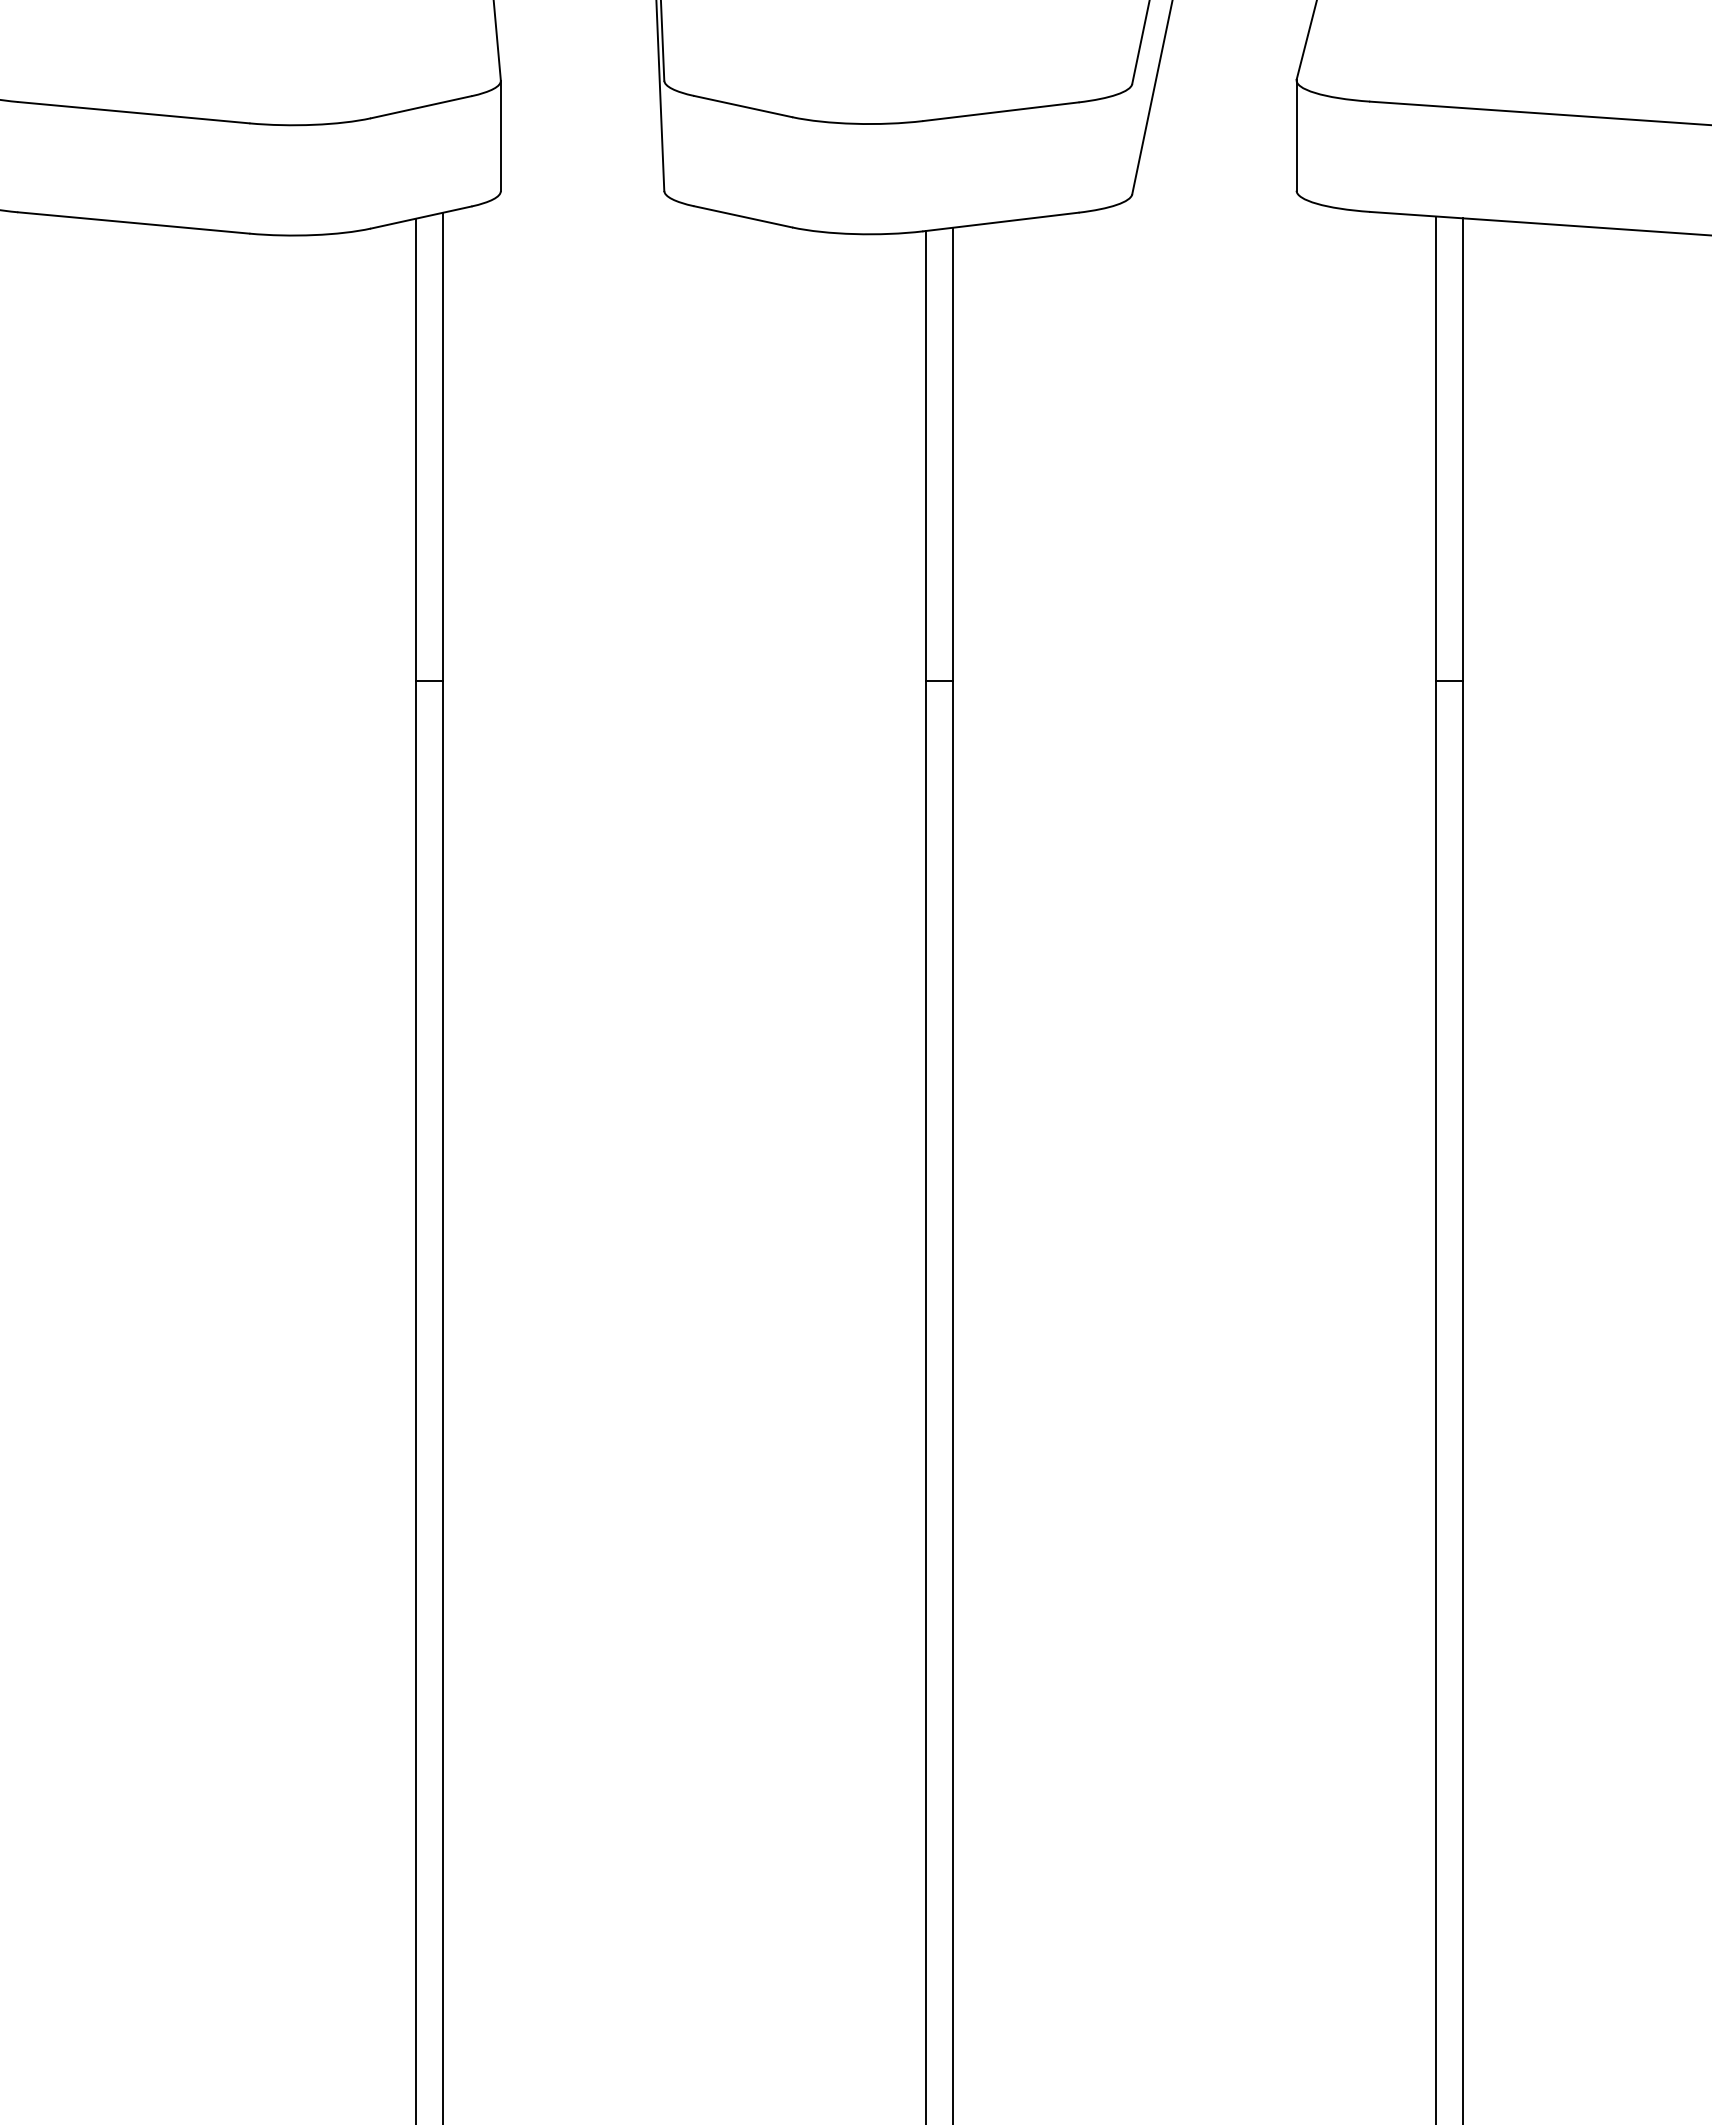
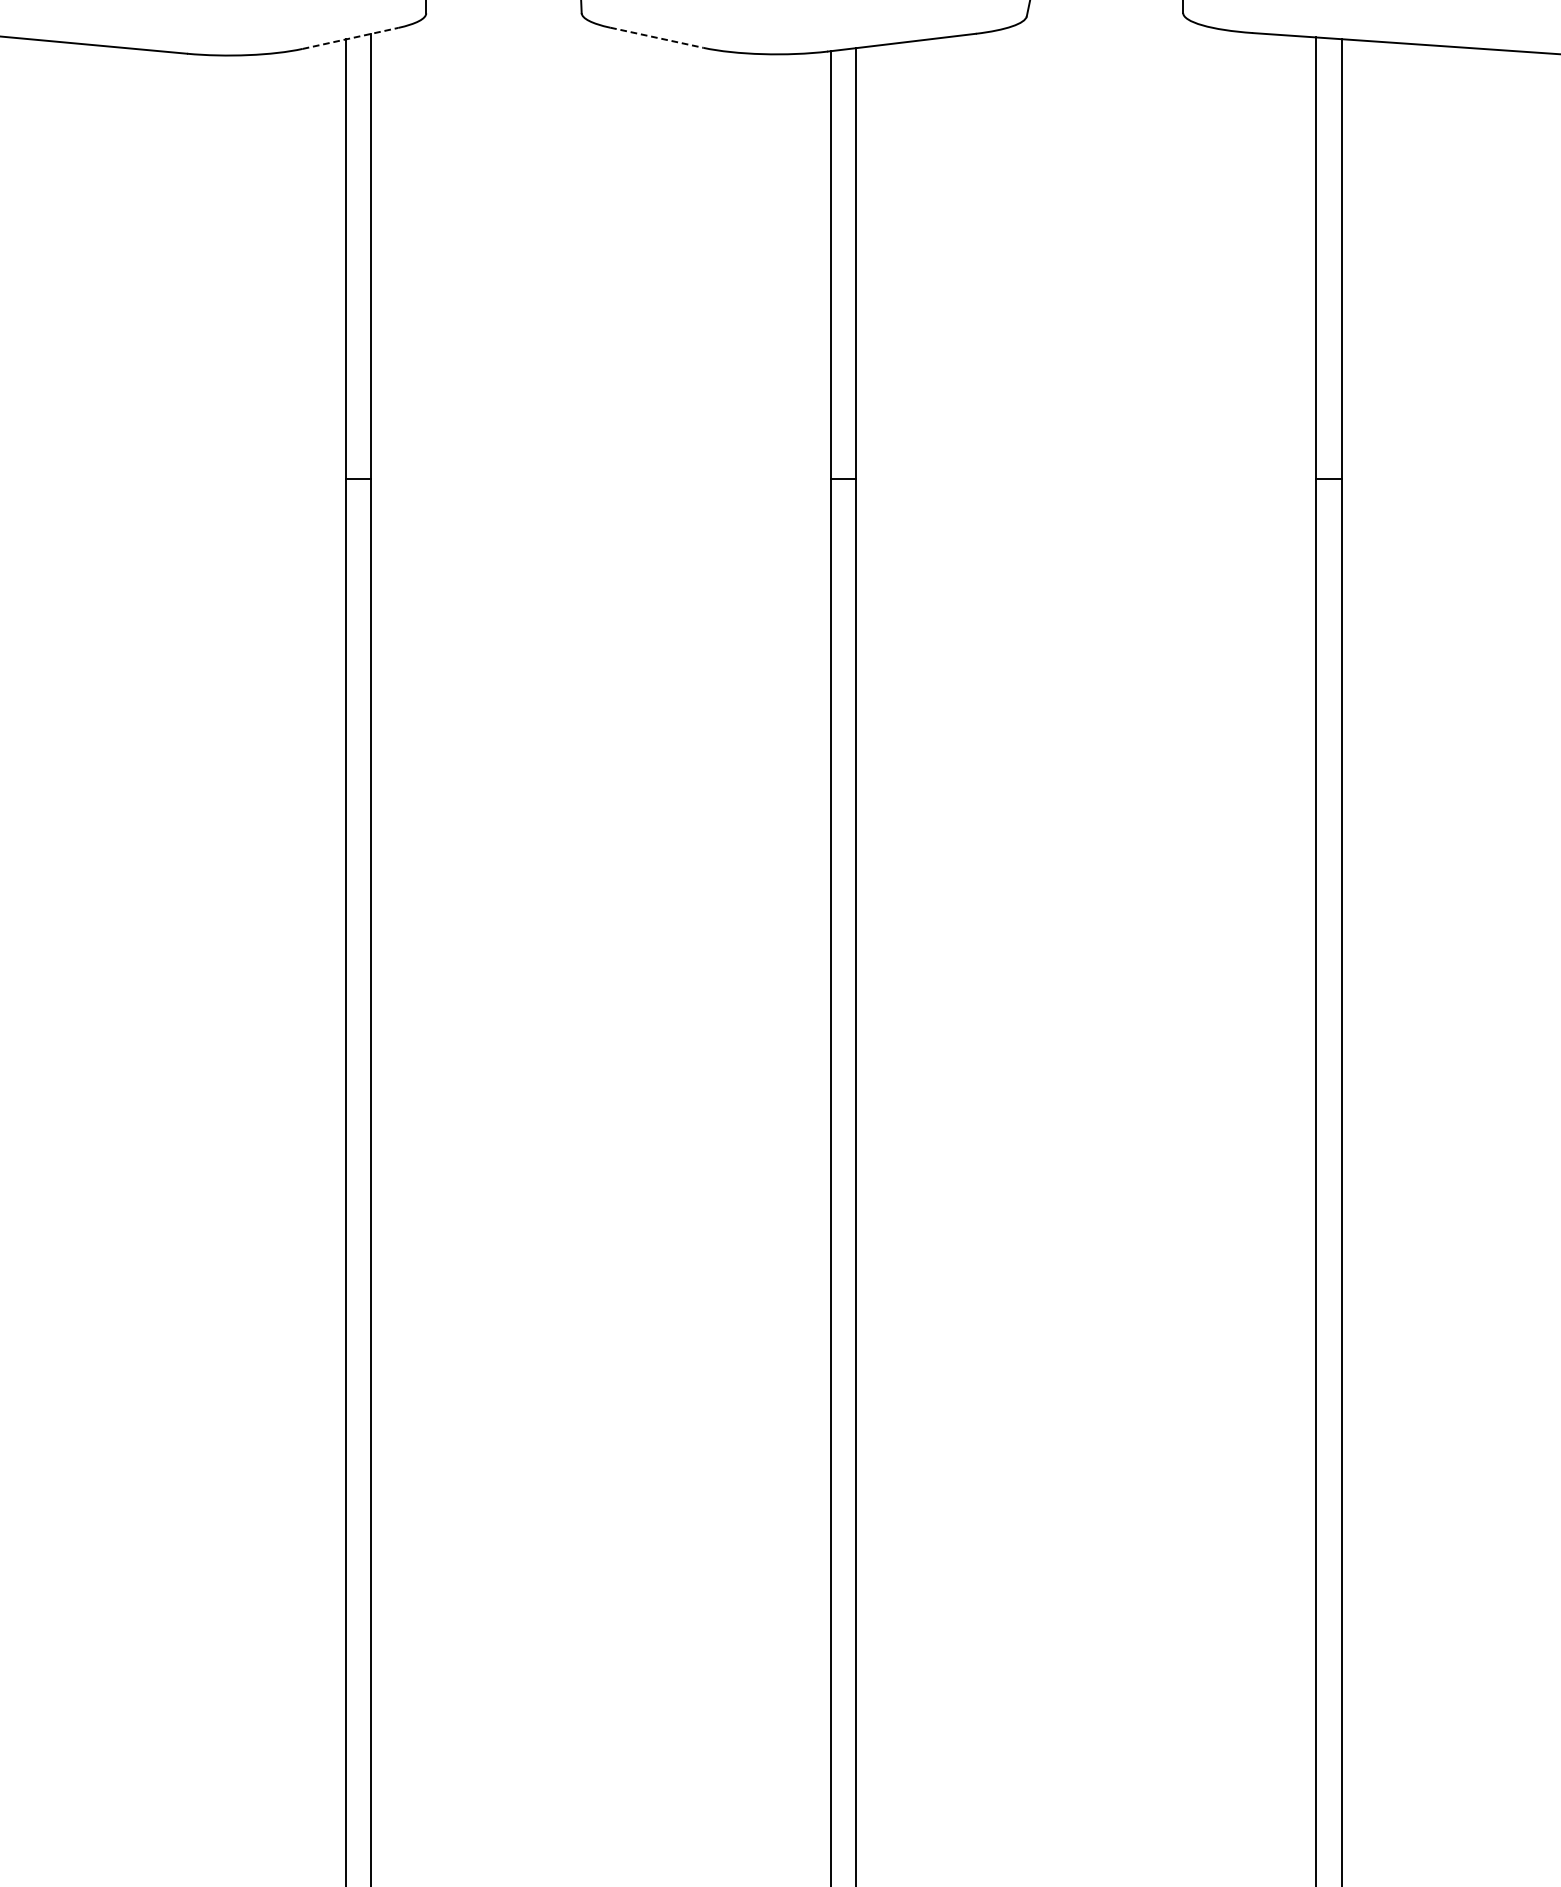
line: (743, 216) -> (657, 37), solid -> dashed
line: (421, 217) -> (350, 38), solid -> dashed

